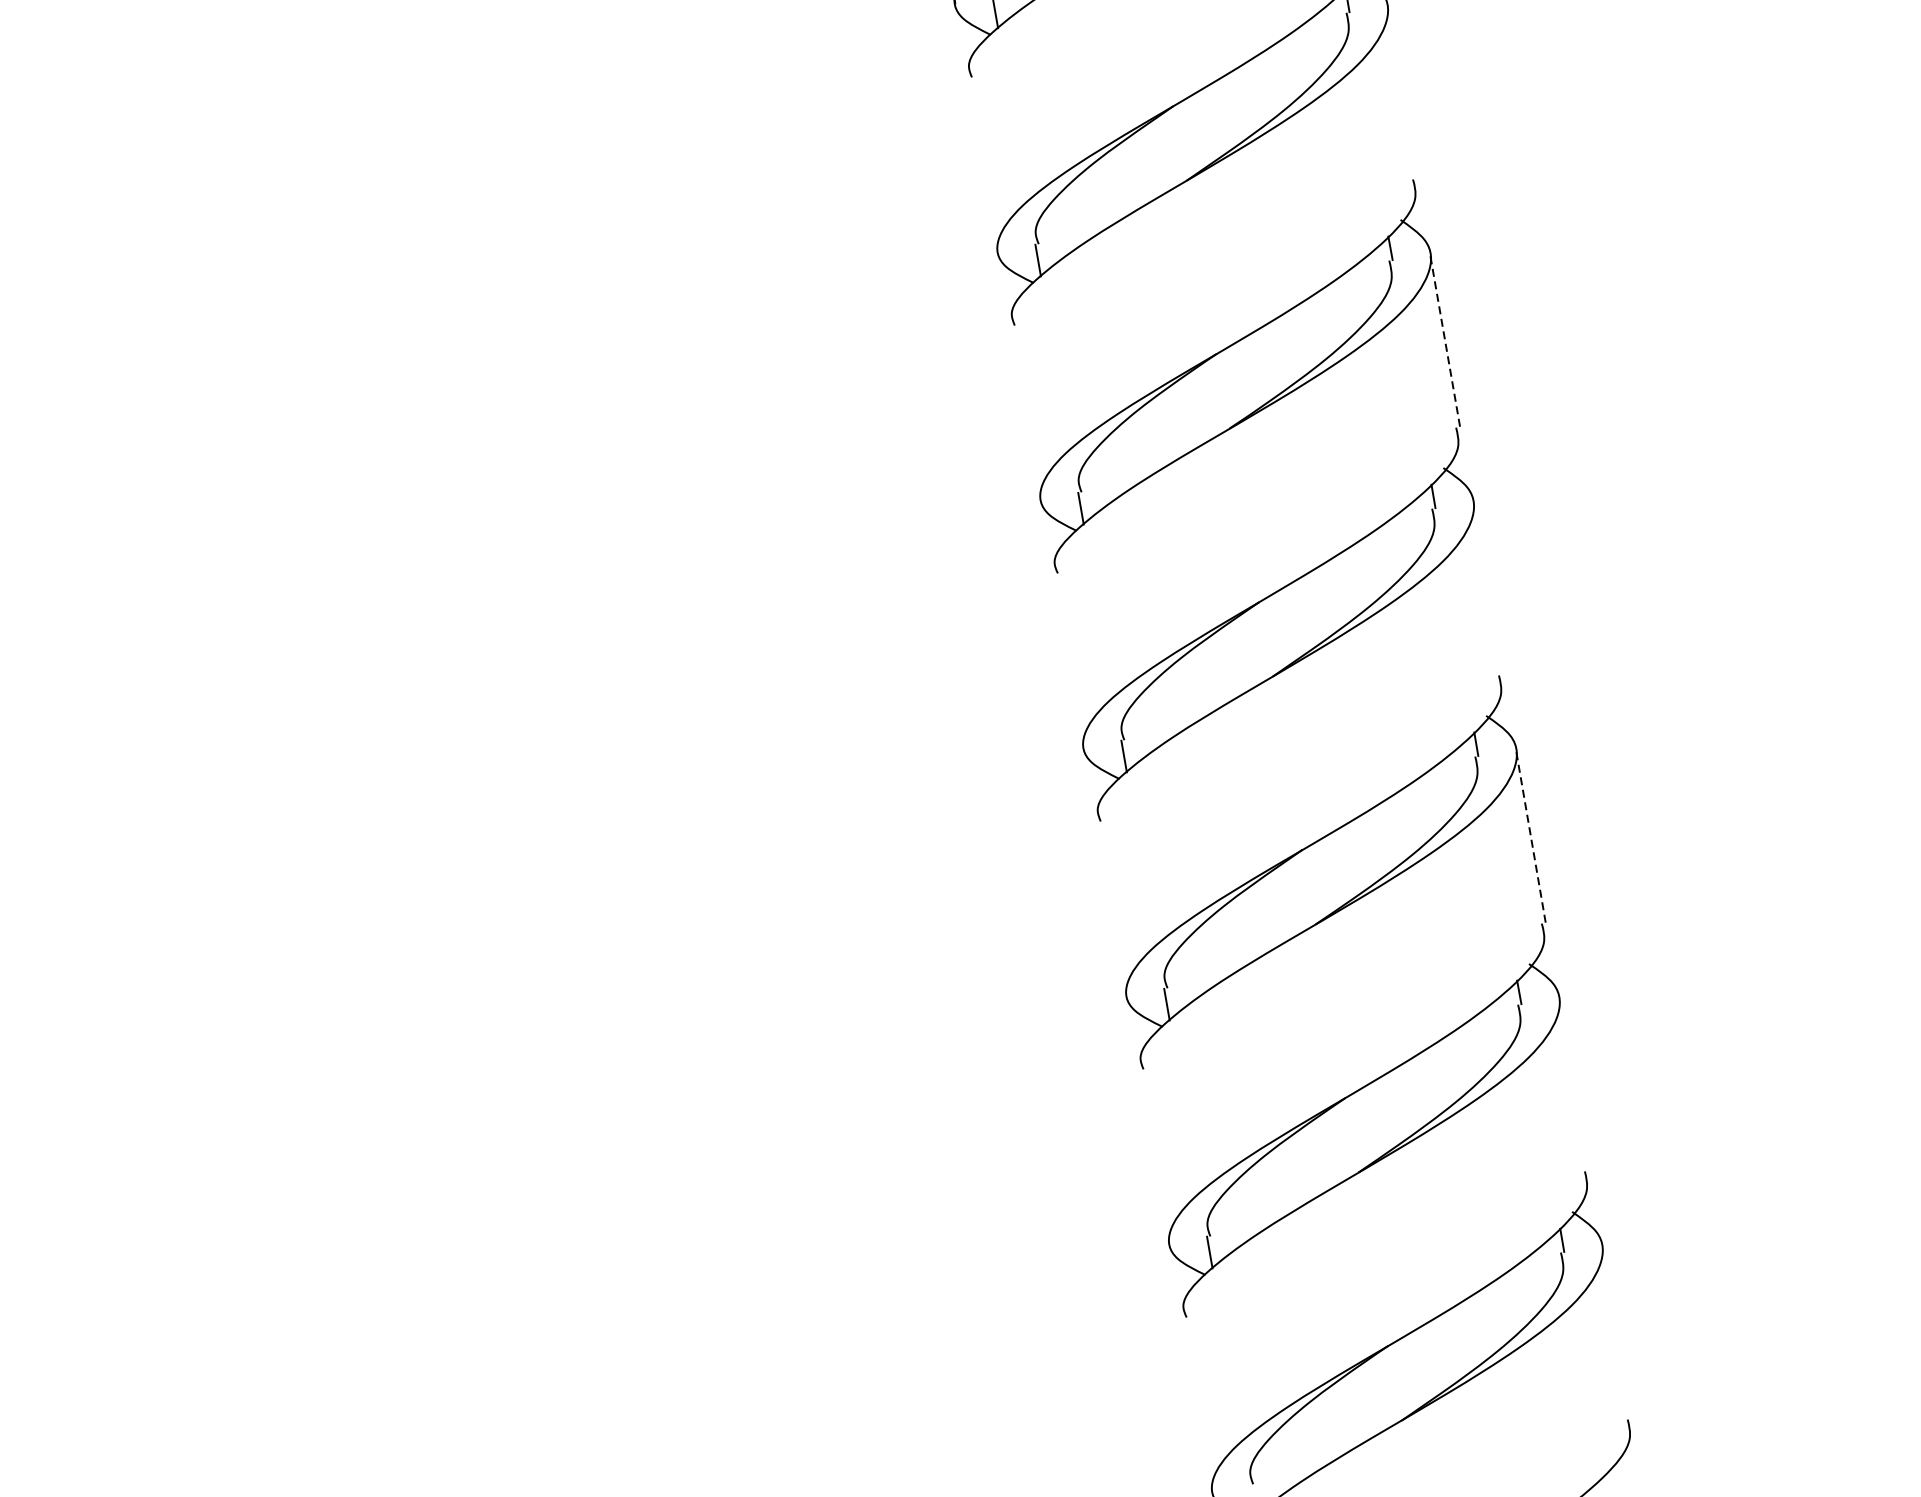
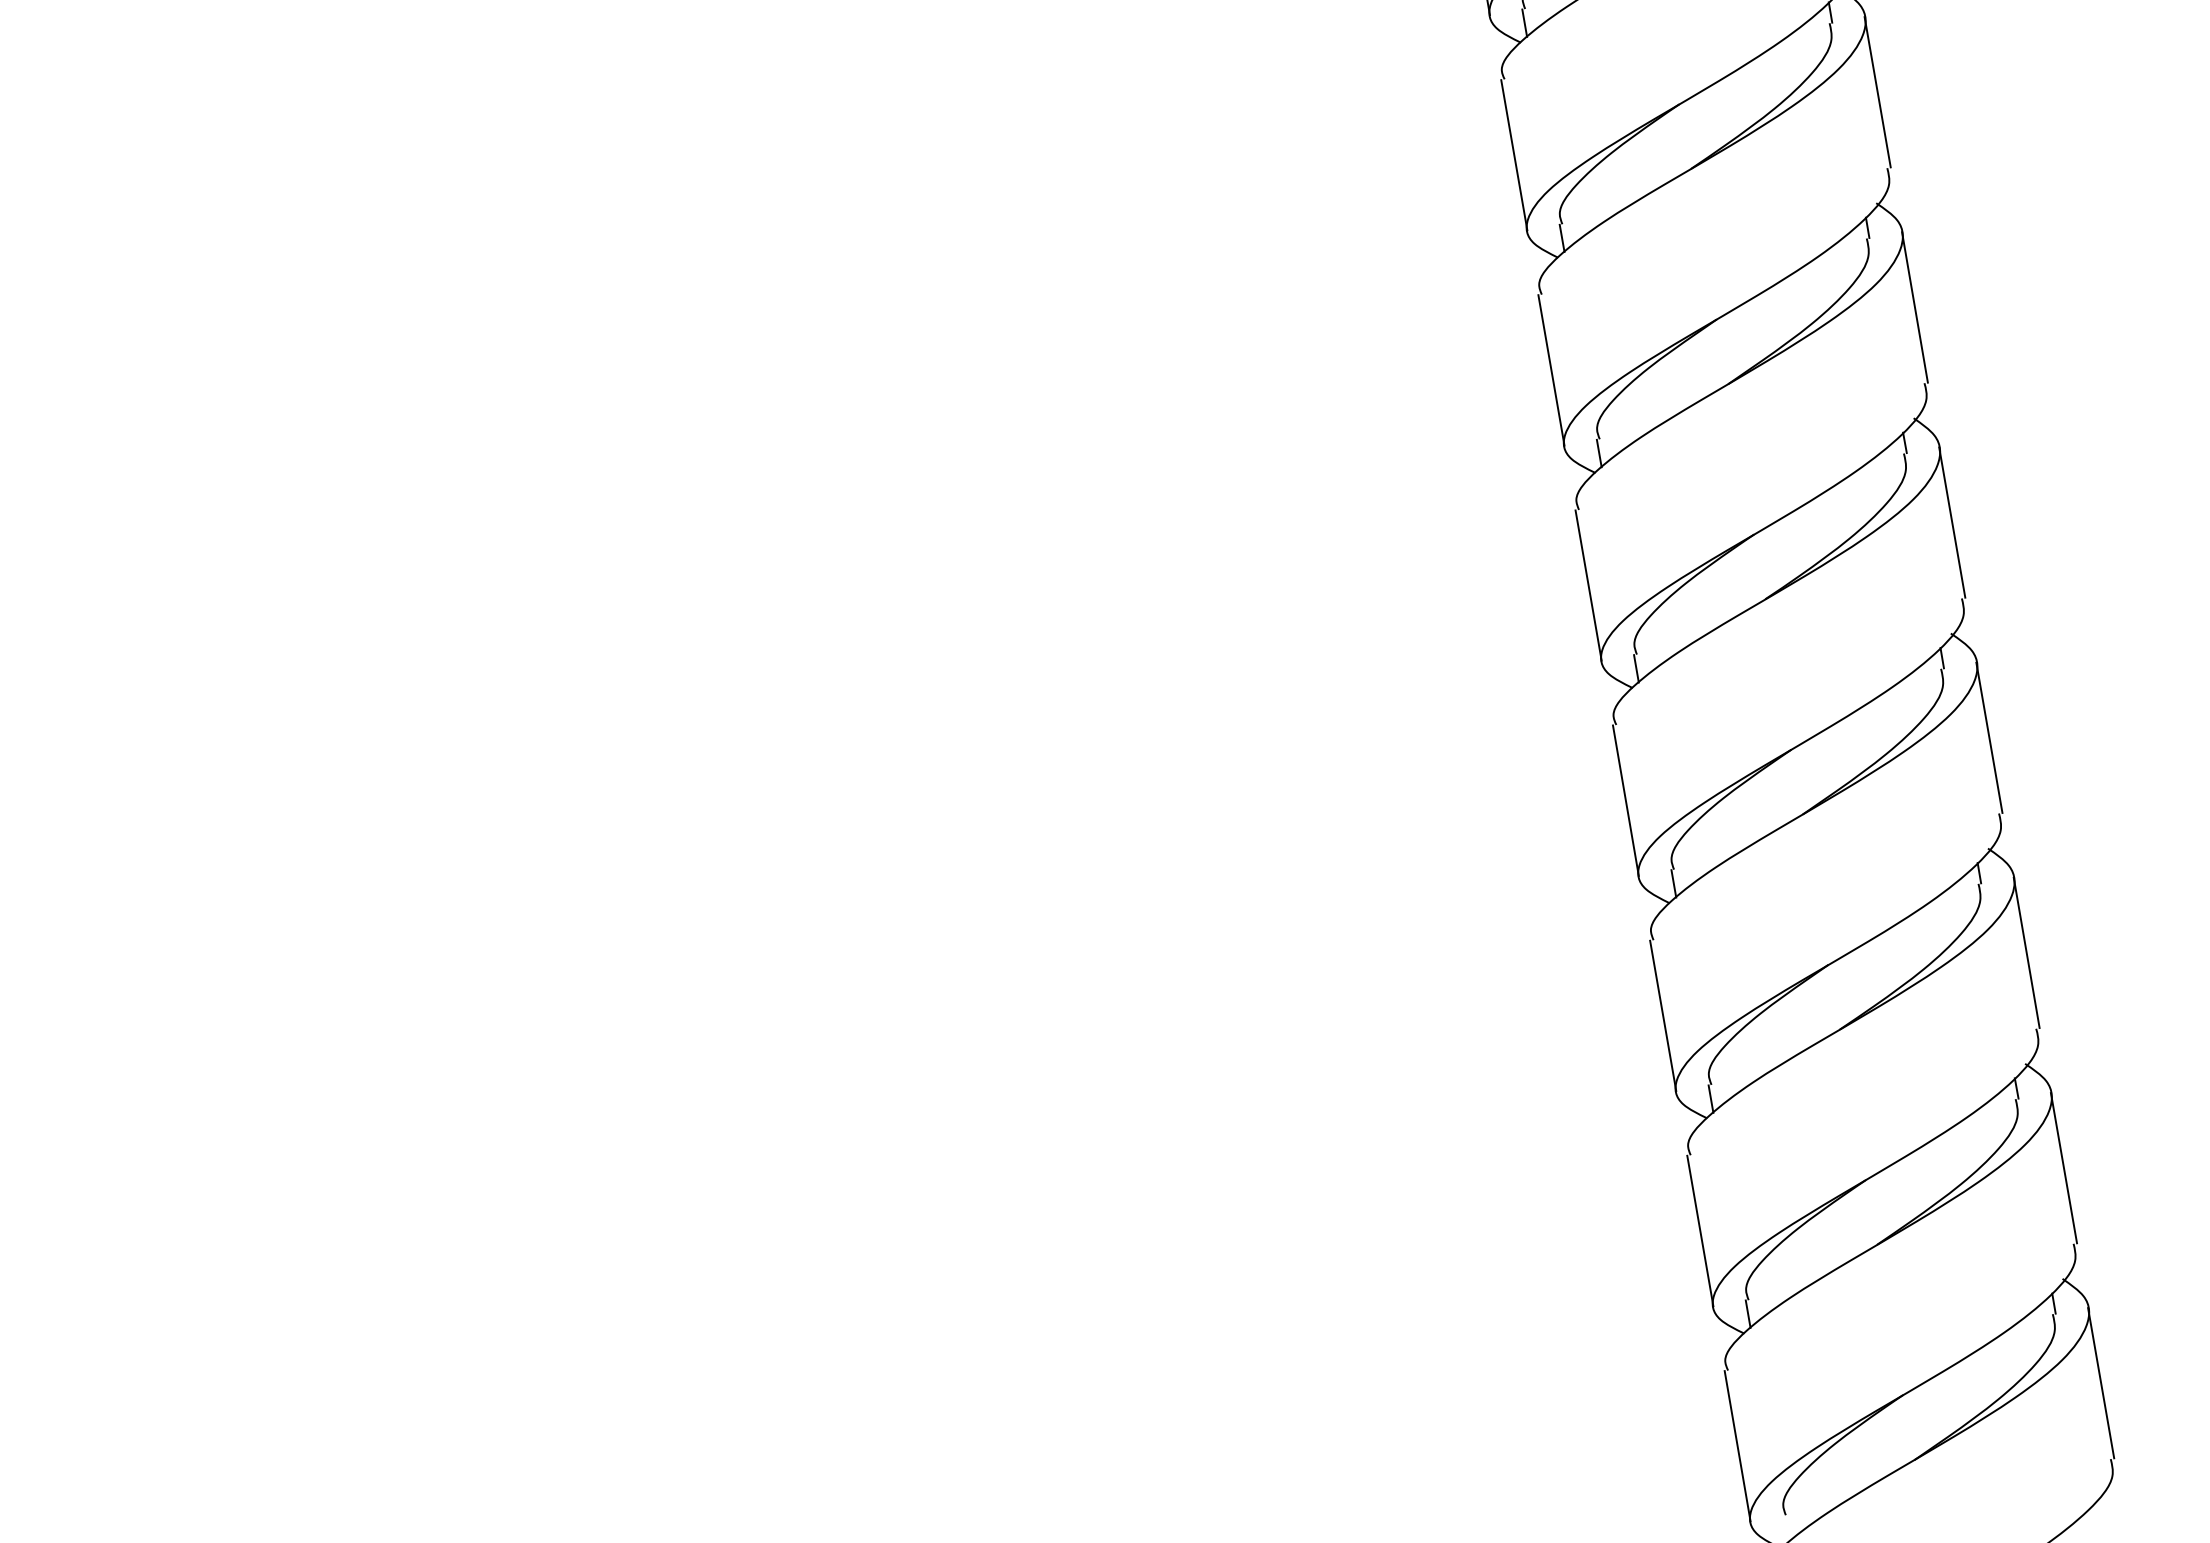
line: (1401, 92) -> (1914, 307), added
line: (983, 164) -> (1551, 370), added
line: (1445, 340) -> (1952, 522), dashed -> solid
line: (1025, 412) -> (1588, 585), added
line: (1487, 587) -> (1989, 737), added
line: (1068, 660) -> (1625, 800), added
line: (1530, 835) -> (2026, 952), dashed -> solid
line: (1112, 908) -> (1663, 1015), added
line: (1573, 1084) -> (2063, 1168), added
line: (1154, 1156) -> (1700, 1230), added
line: (1617, 1332) -> (2101, 1383), added
line: (1197, 1405) -> (1737, 1446), added

